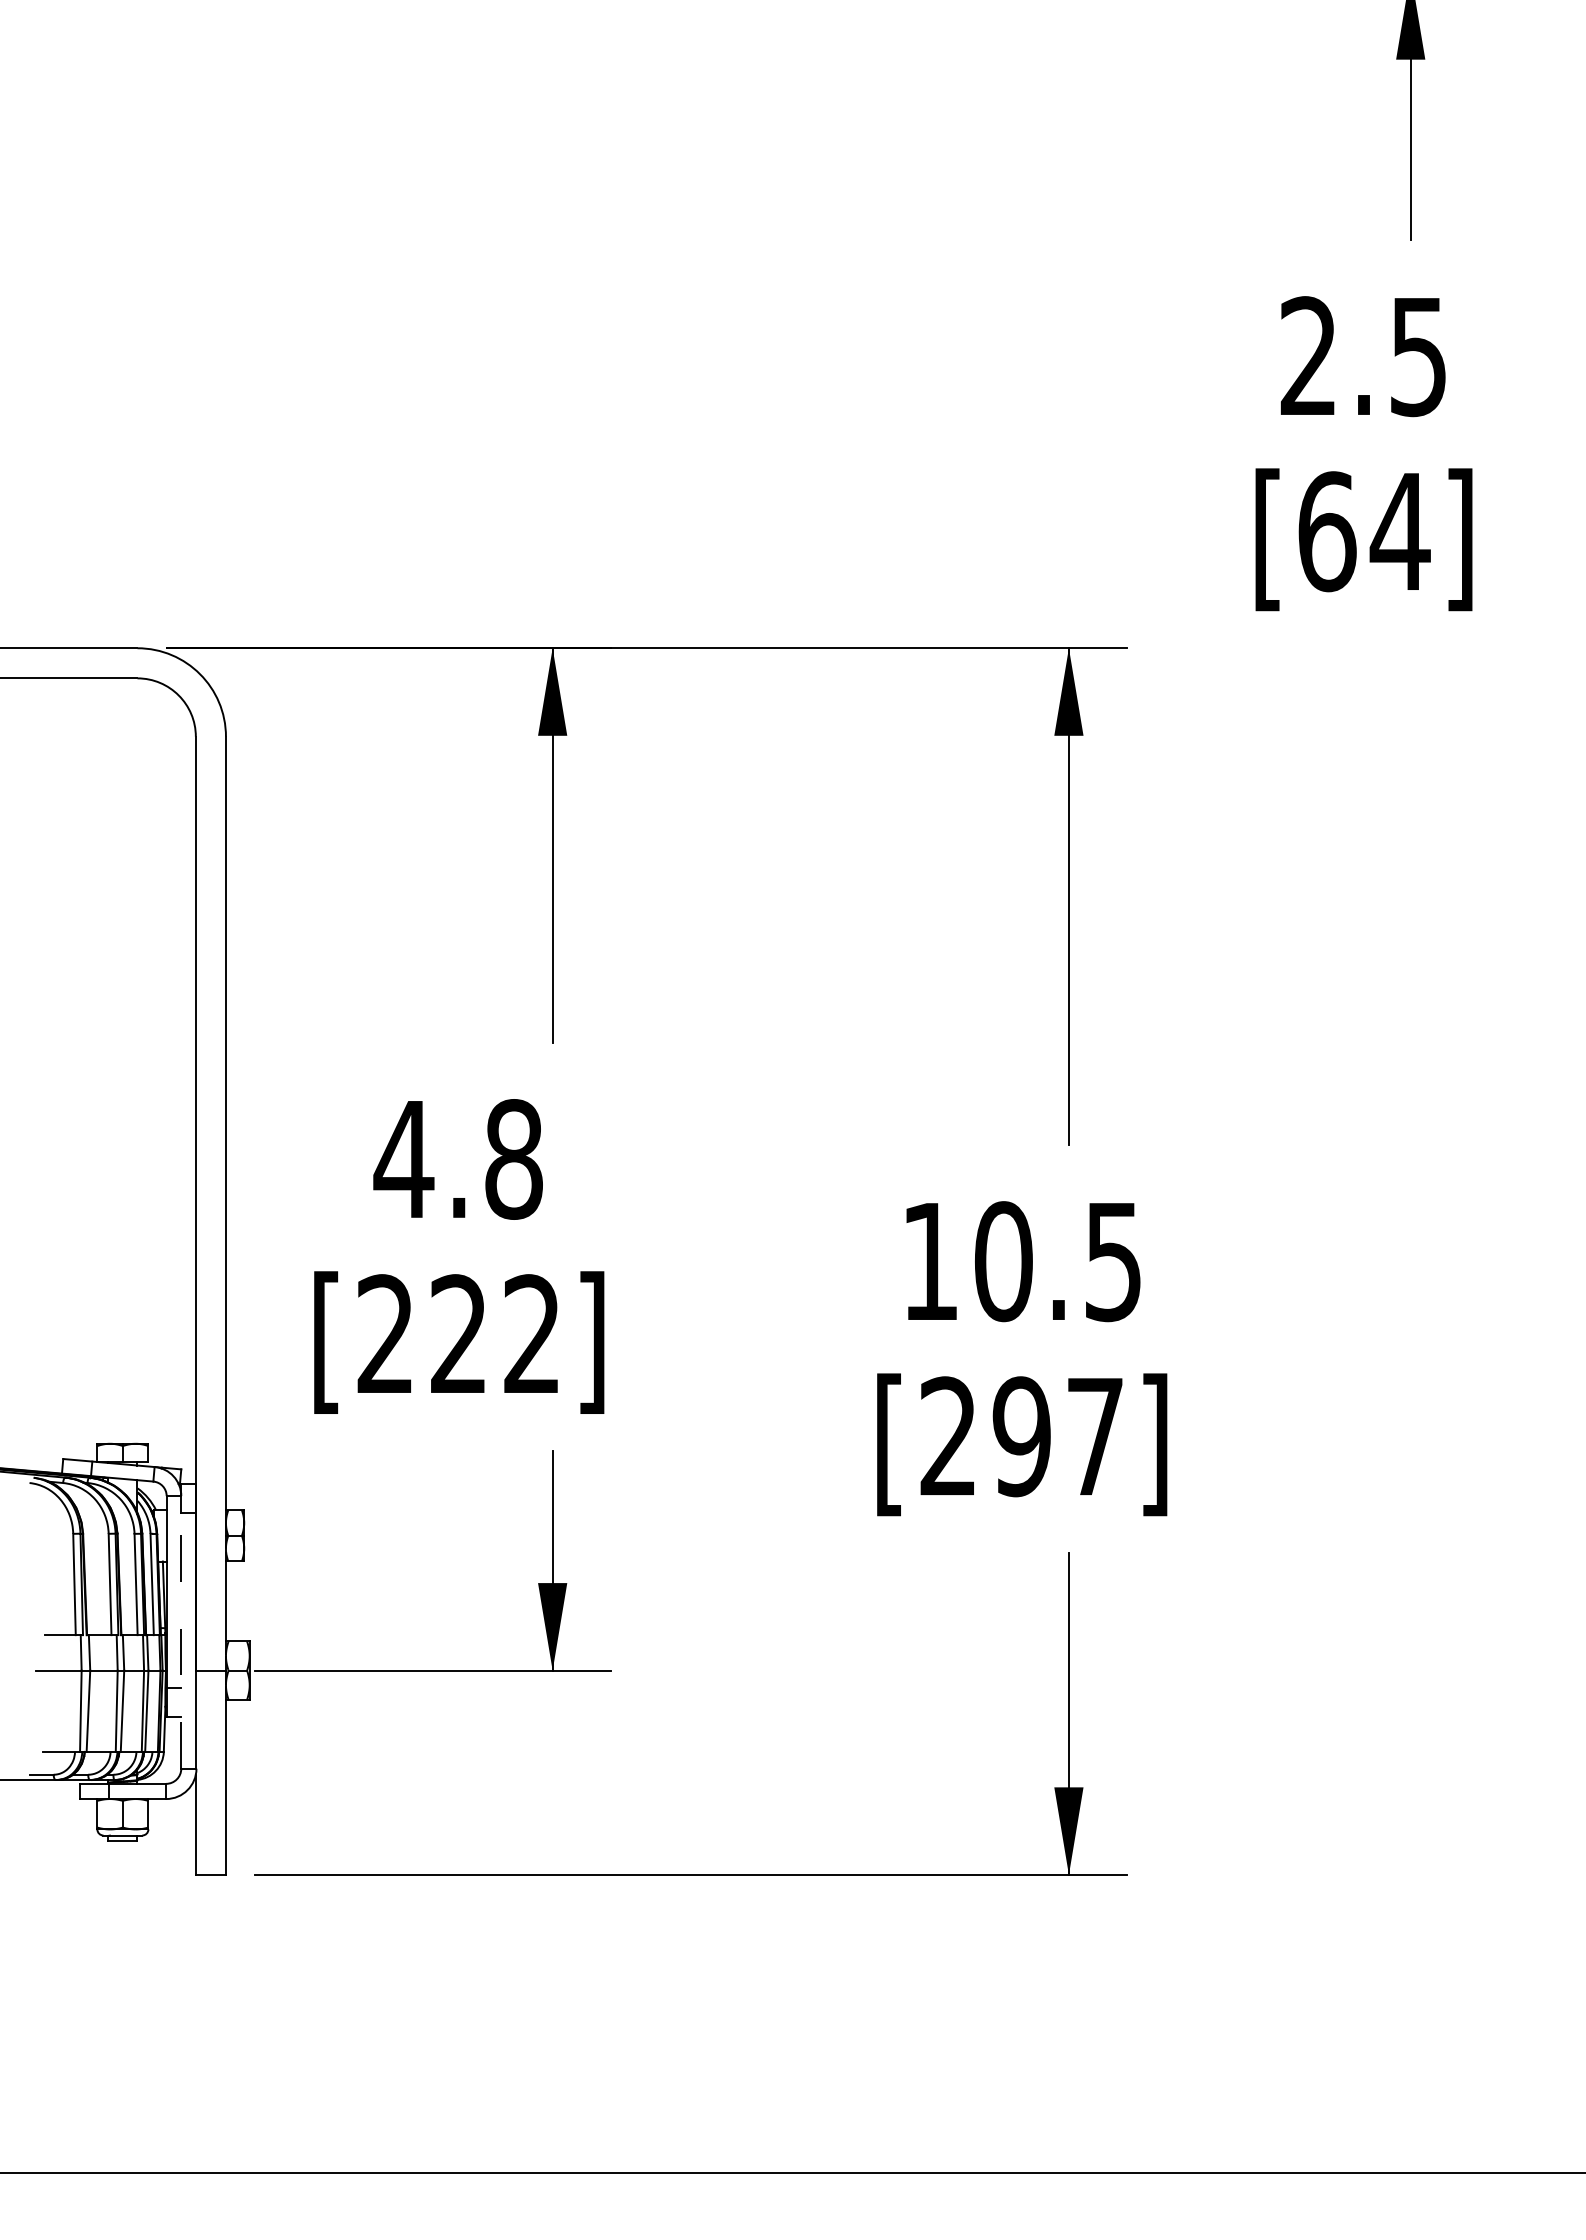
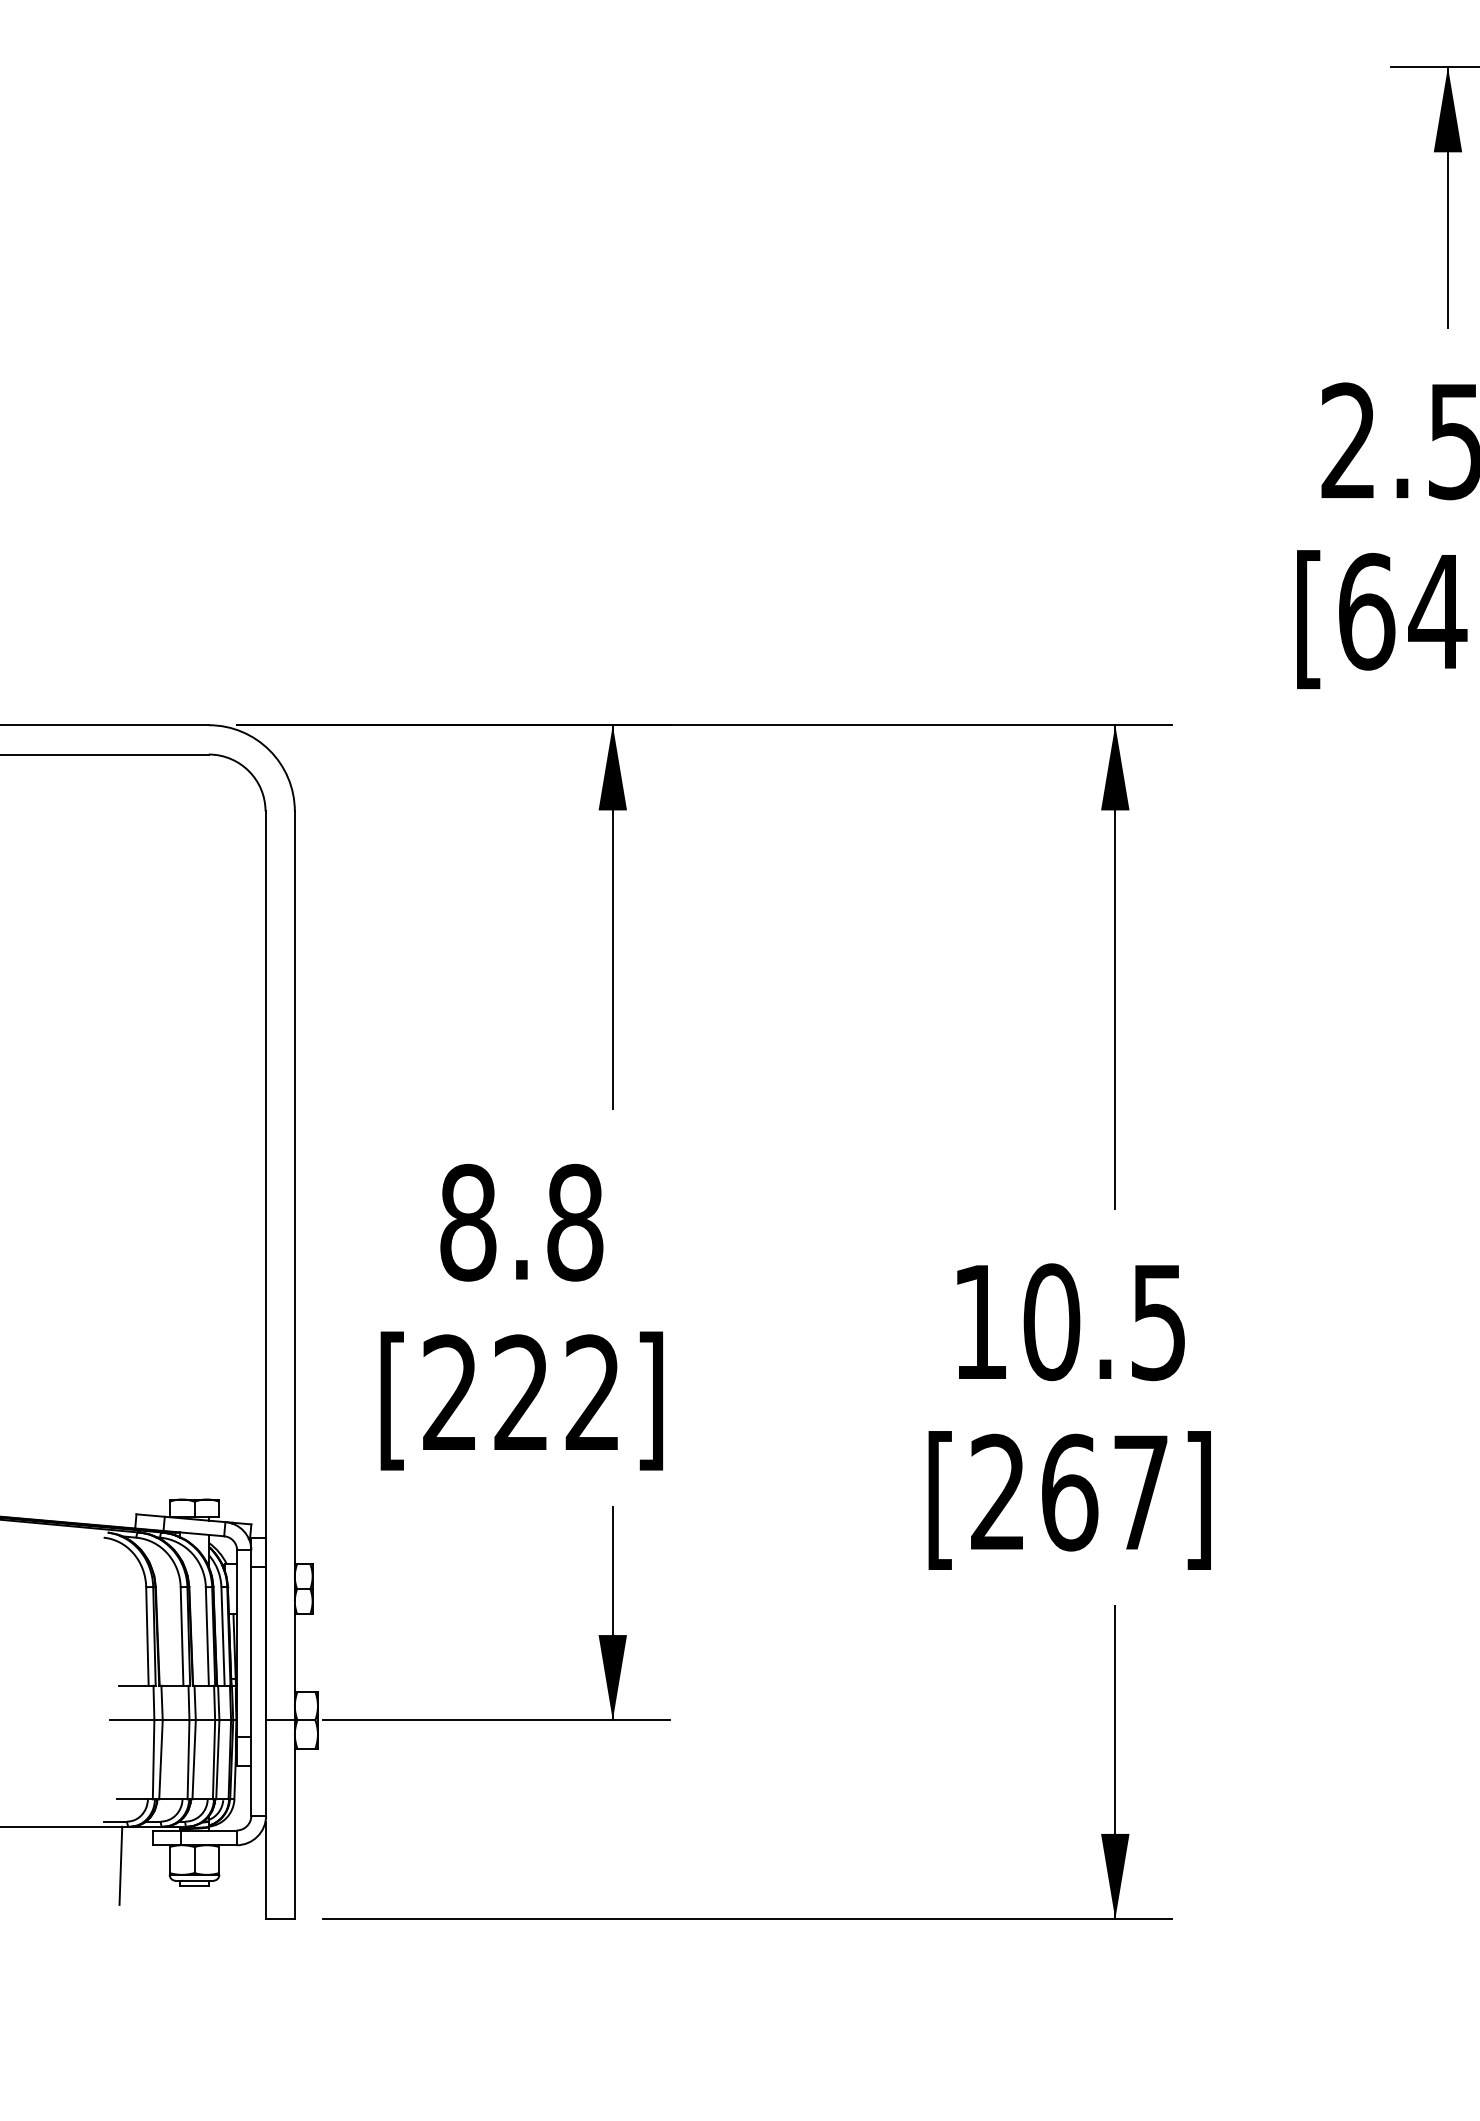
text: (403, 1159) -> (467, 1222), 4.8 -> 8.8
text: (1021, 1436) -> (1069, 1492), [297] -> [267]
line: (181, 1640) -> (251, 1690), dashed -> solid
line: (46, 1820) -> (120, 1866), added

